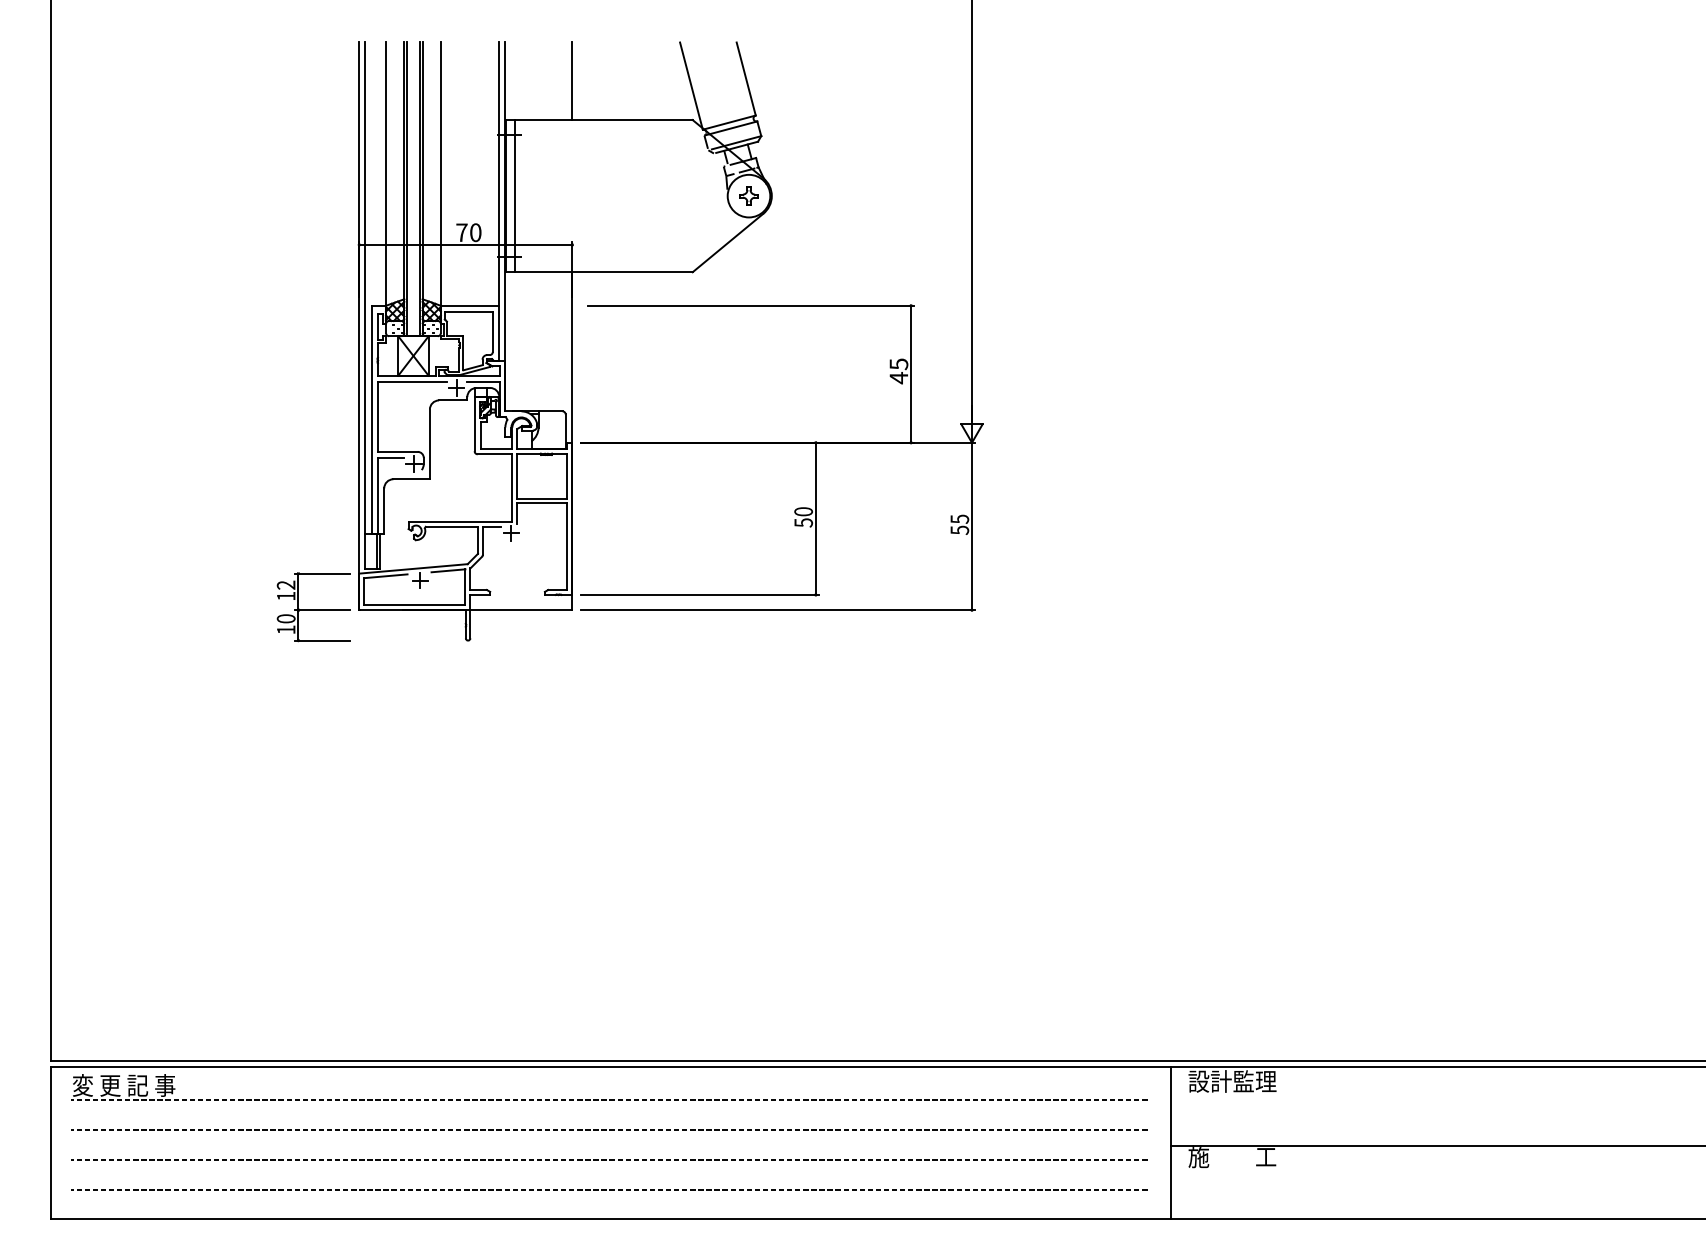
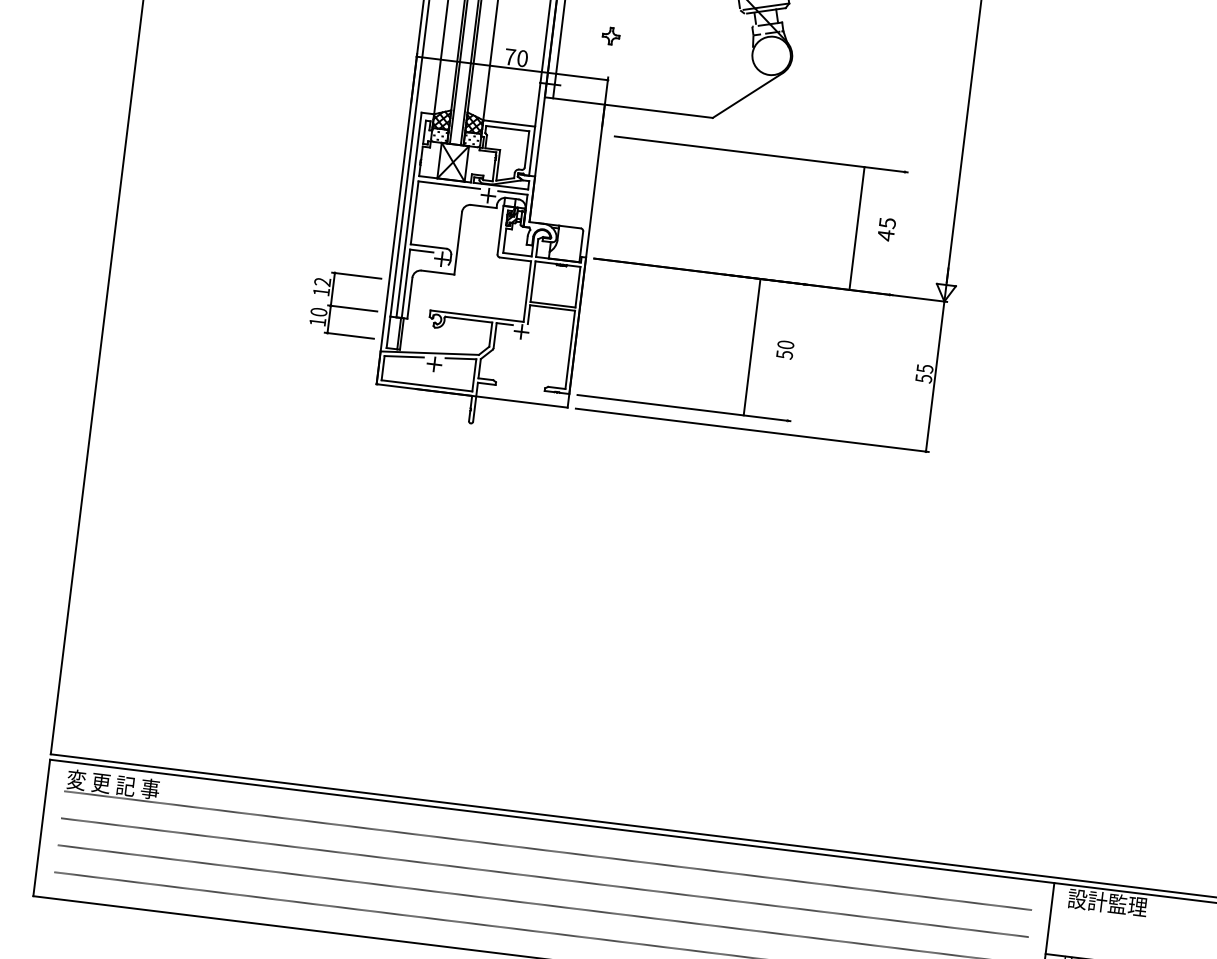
part: (748, 195) -> (610, 35), moved
line: (911, 373) -> (857, 227), moved
line: (815, 518) -> (751, 346), moved
part: (313, 607) -> (344, 305), moved

